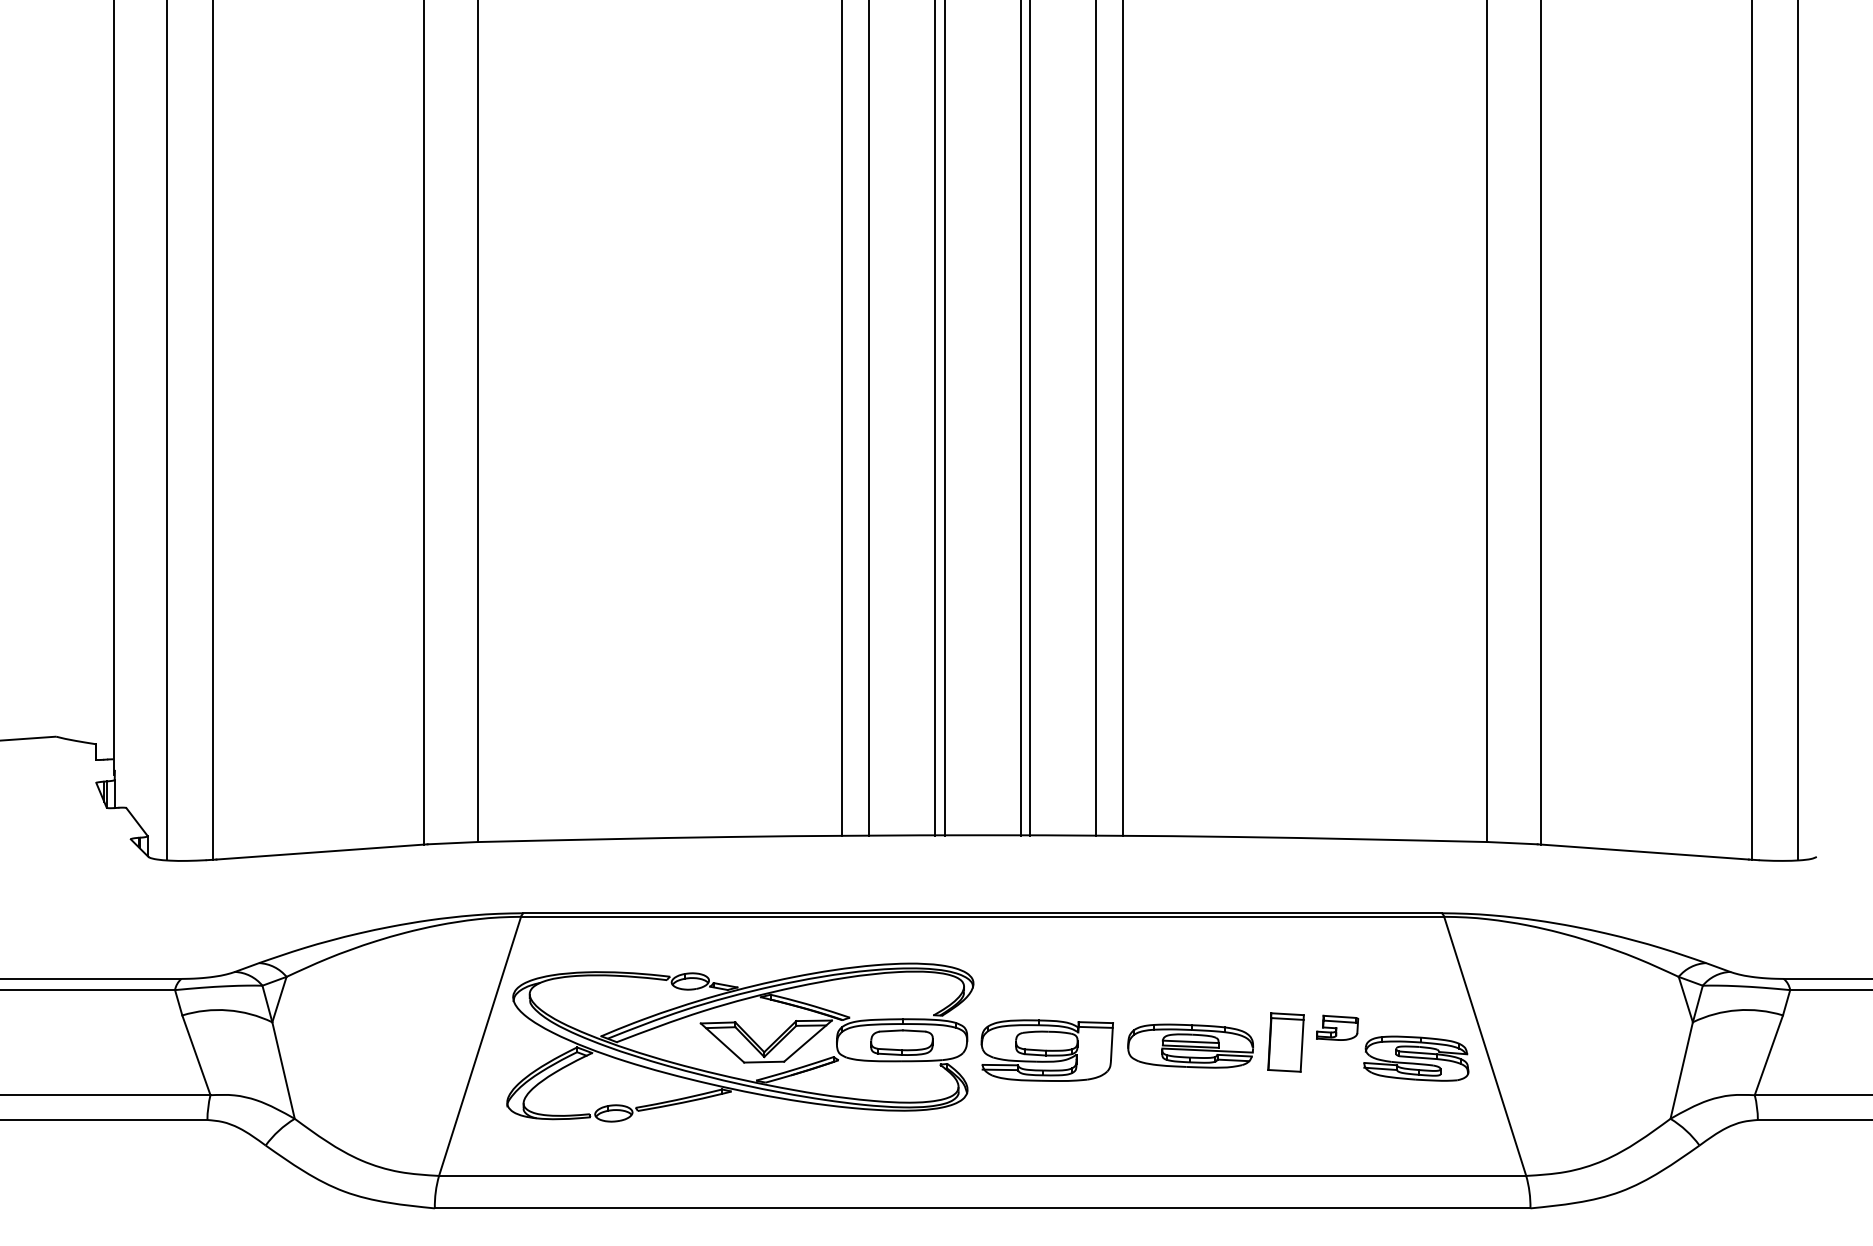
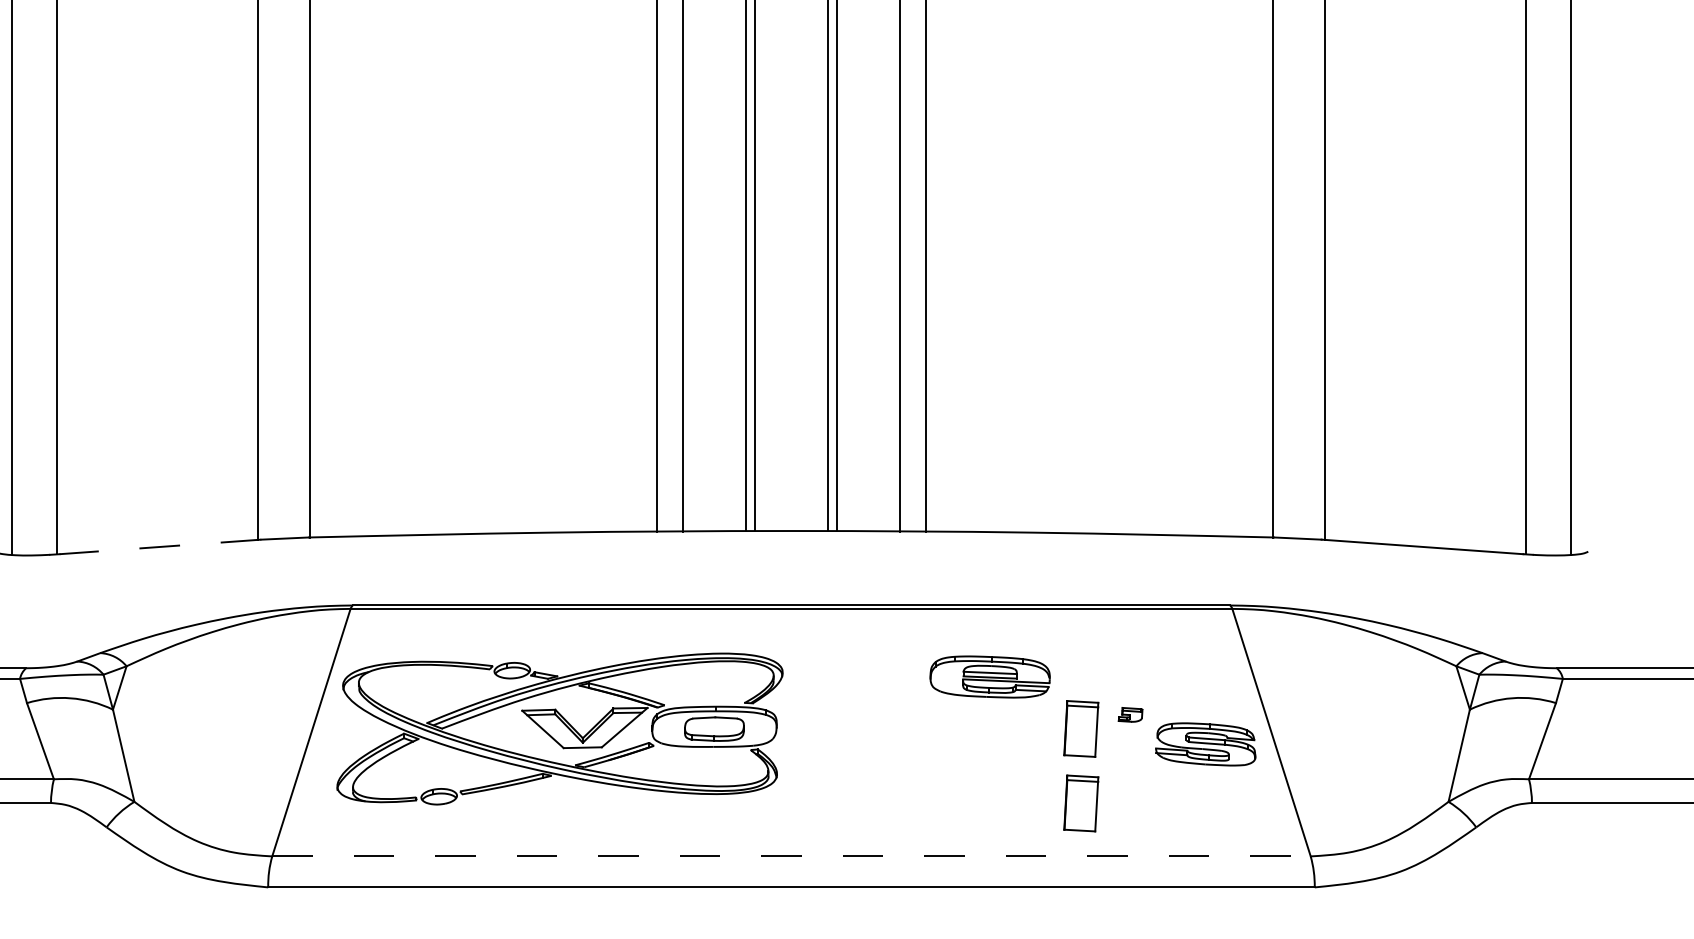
line: (322, 851) -> (160, 546), solid -> dashed
part: (1337, 1027) -> (1130, 714), size x0.6
part: (1190, 1045) -> (990, 676), moved
part: (1046, 1050) -> (852, 736), removed
part: (1285, 1120) -> (1080, 803), added
line: (982, 1175) -> (791, 855), solid -> dashed

